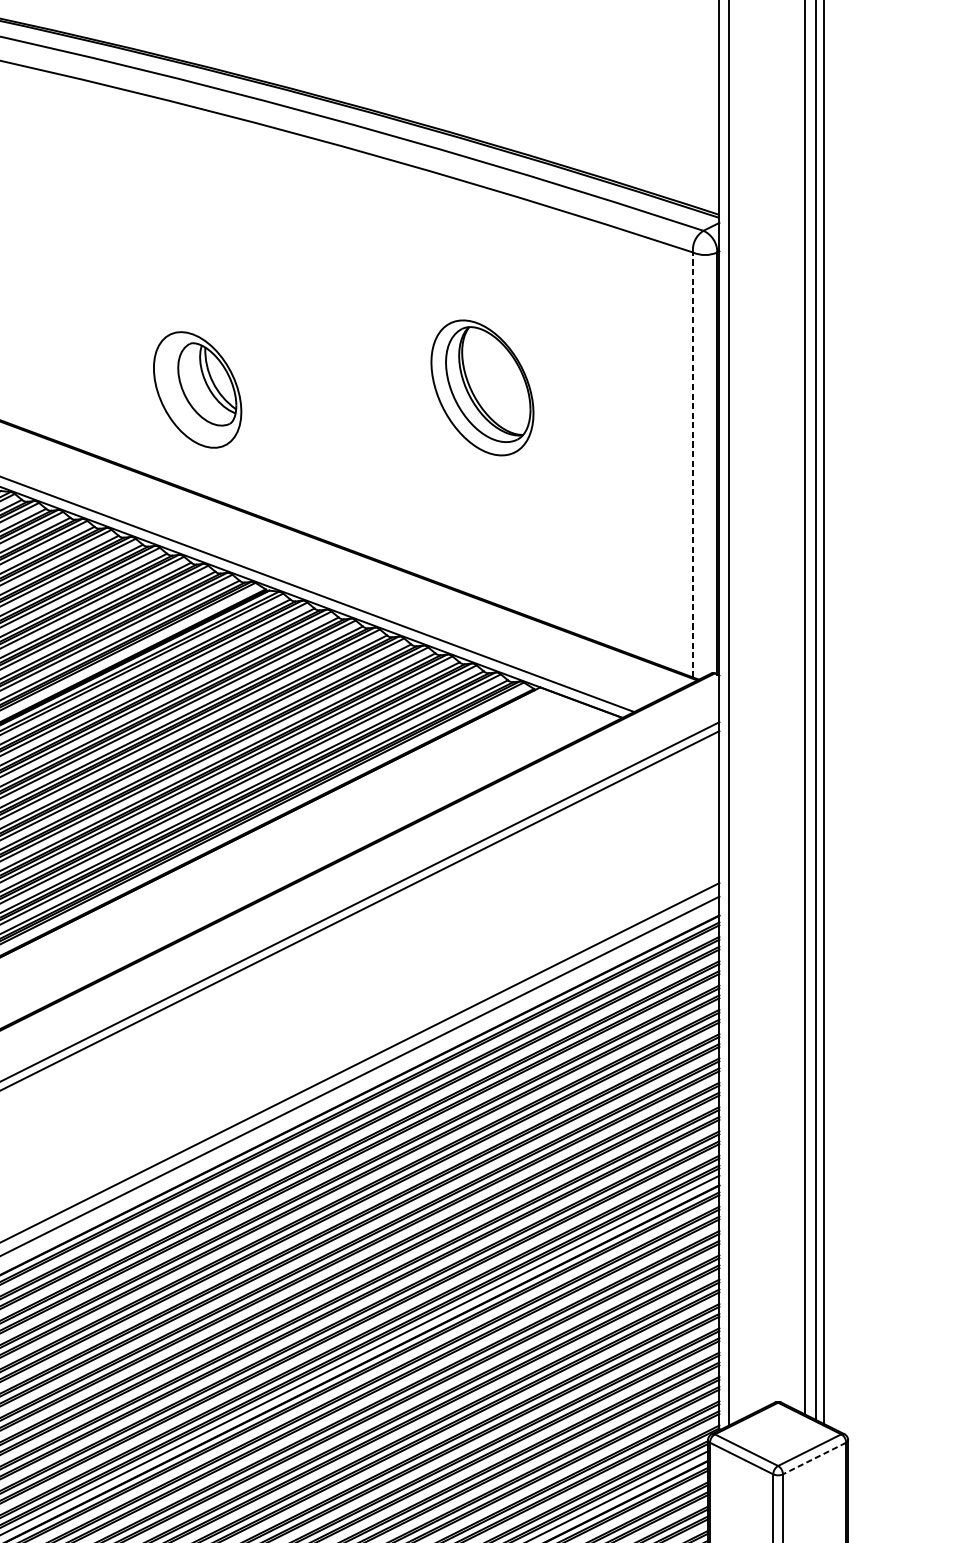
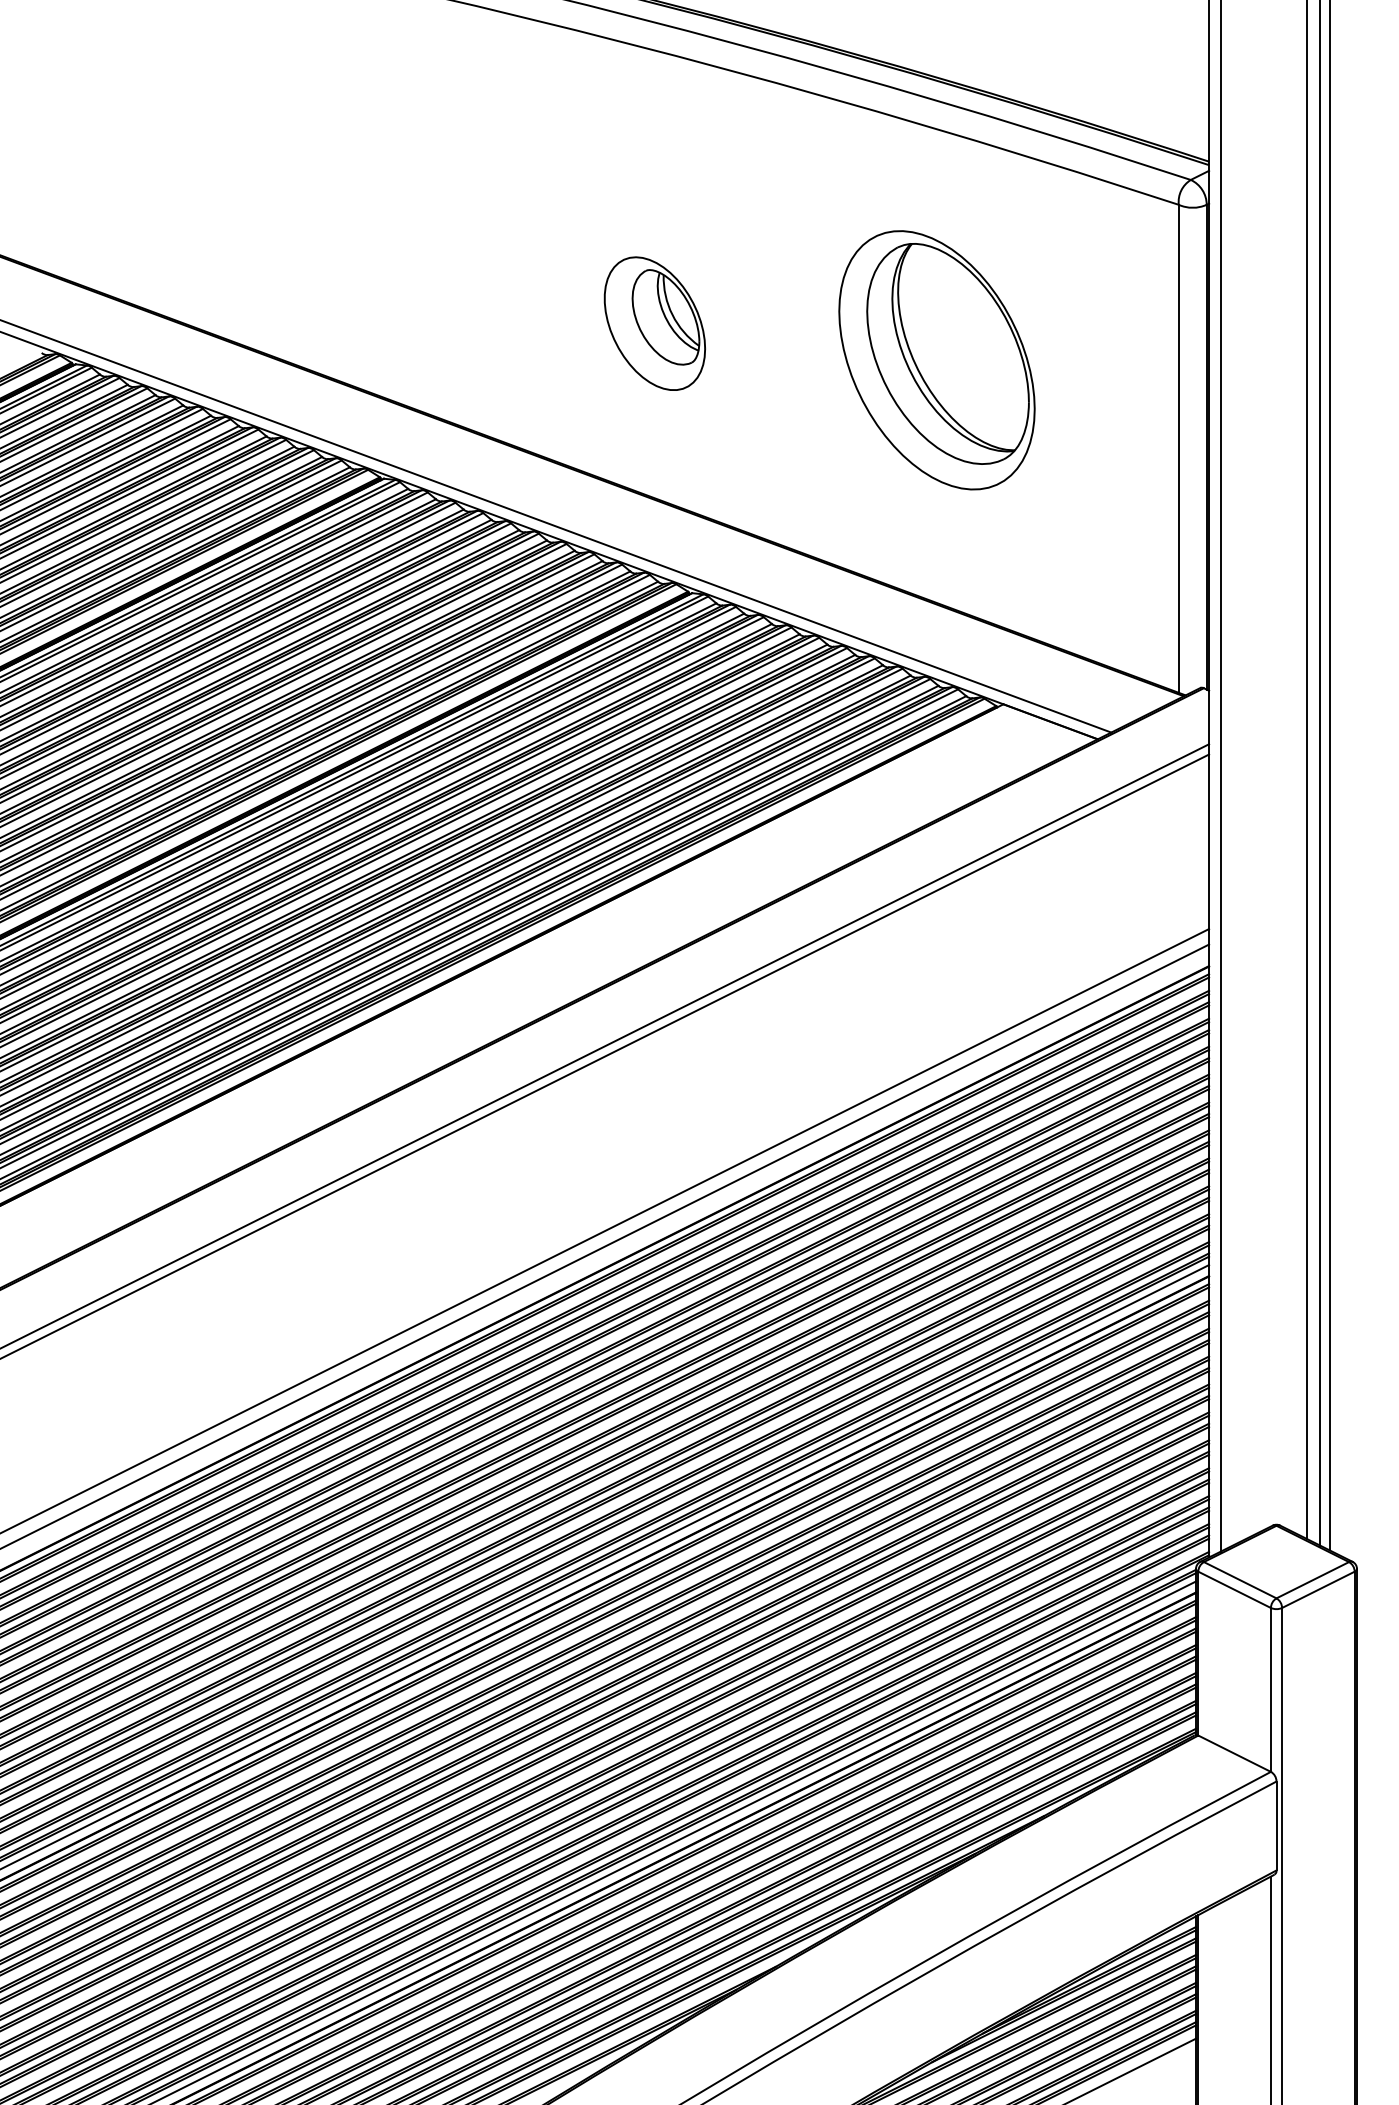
part: (482, 388) -> (936, 360), size x1.67
part: (197, 389) -> (654, 323), moved
line: (692, 464) -> (1178, 448), dashed -> solid
line: (814, 1458) -> (1318, 1589), dashed -> solid

